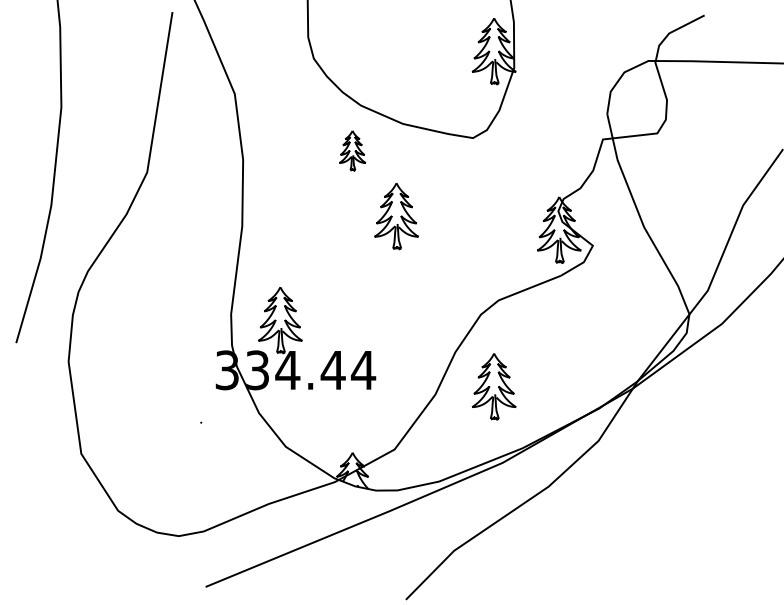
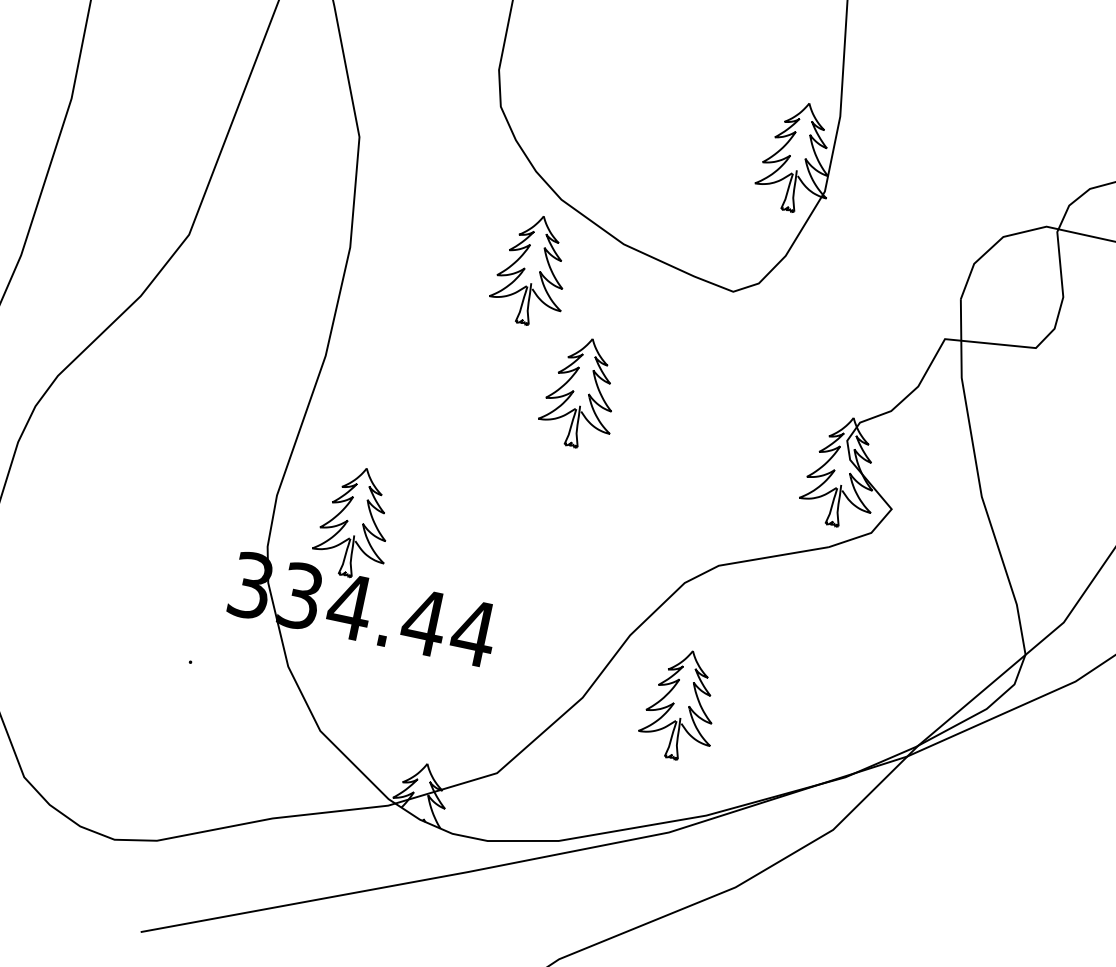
part: (352, 150) -> (532, 270), size x1.67

